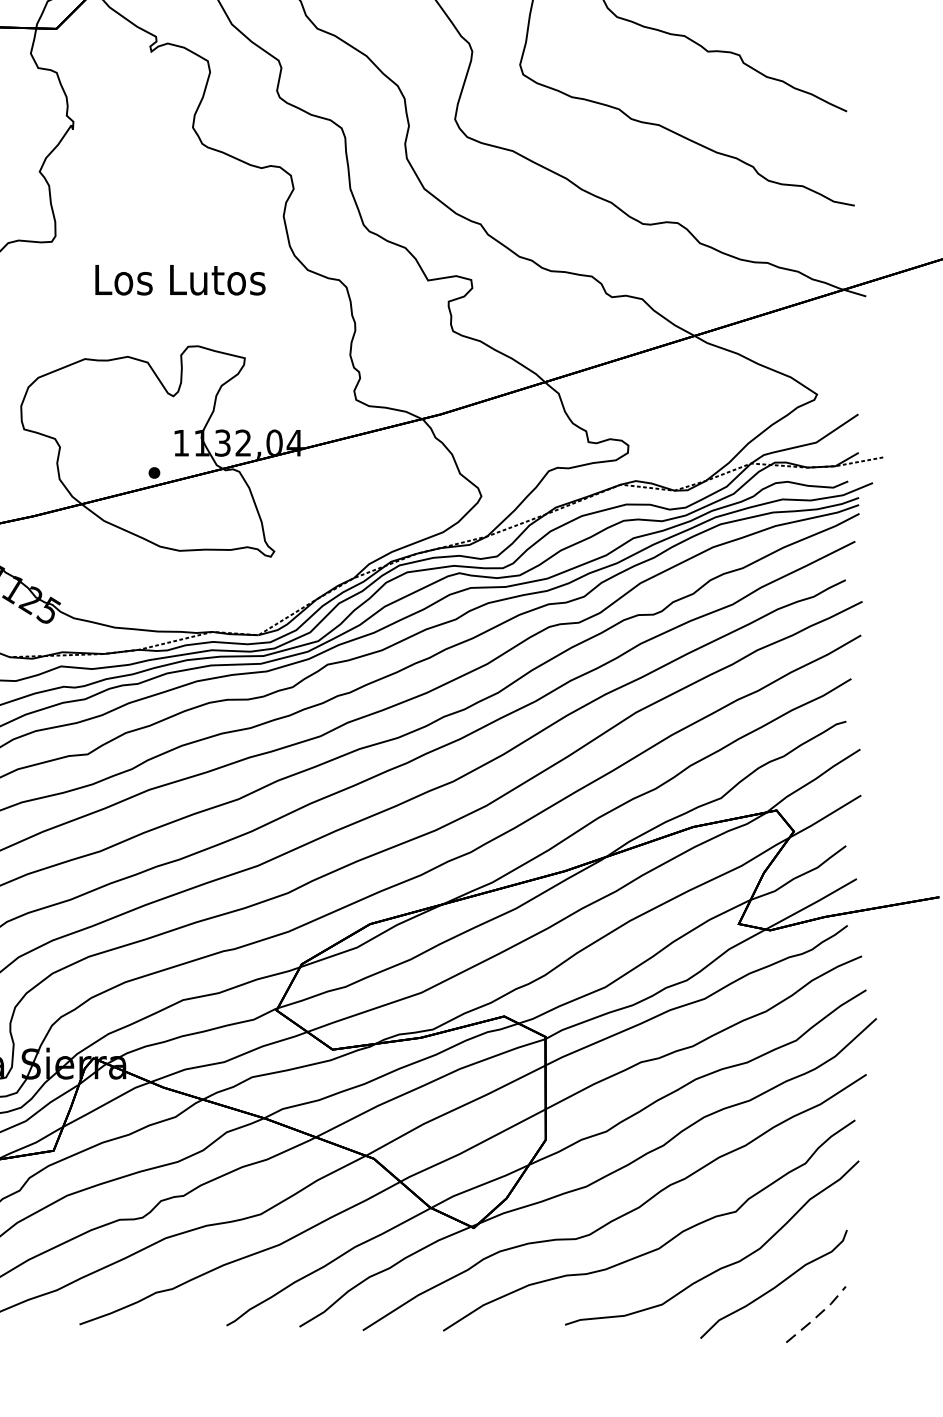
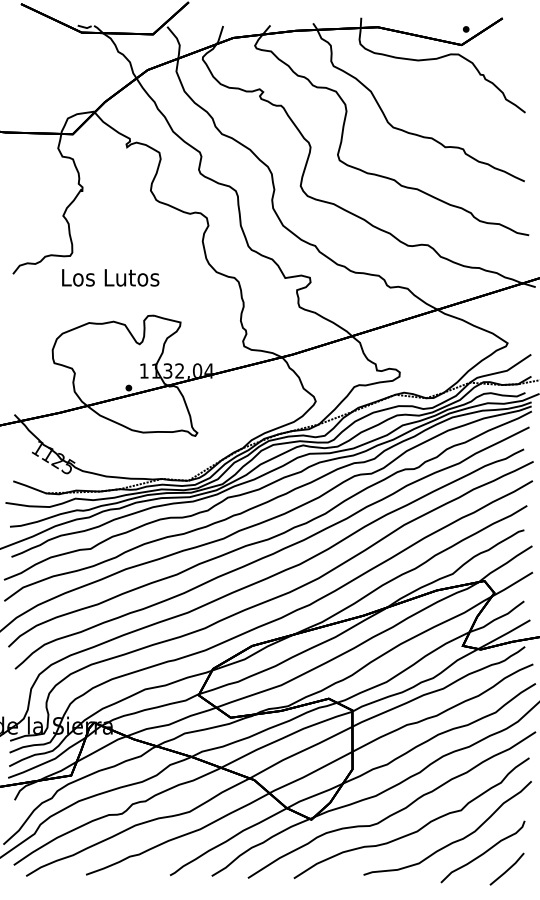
text: (180, 279) -> (110, 277), moved
line: (818, 1315) -> (508, 869), dashed -> solid

